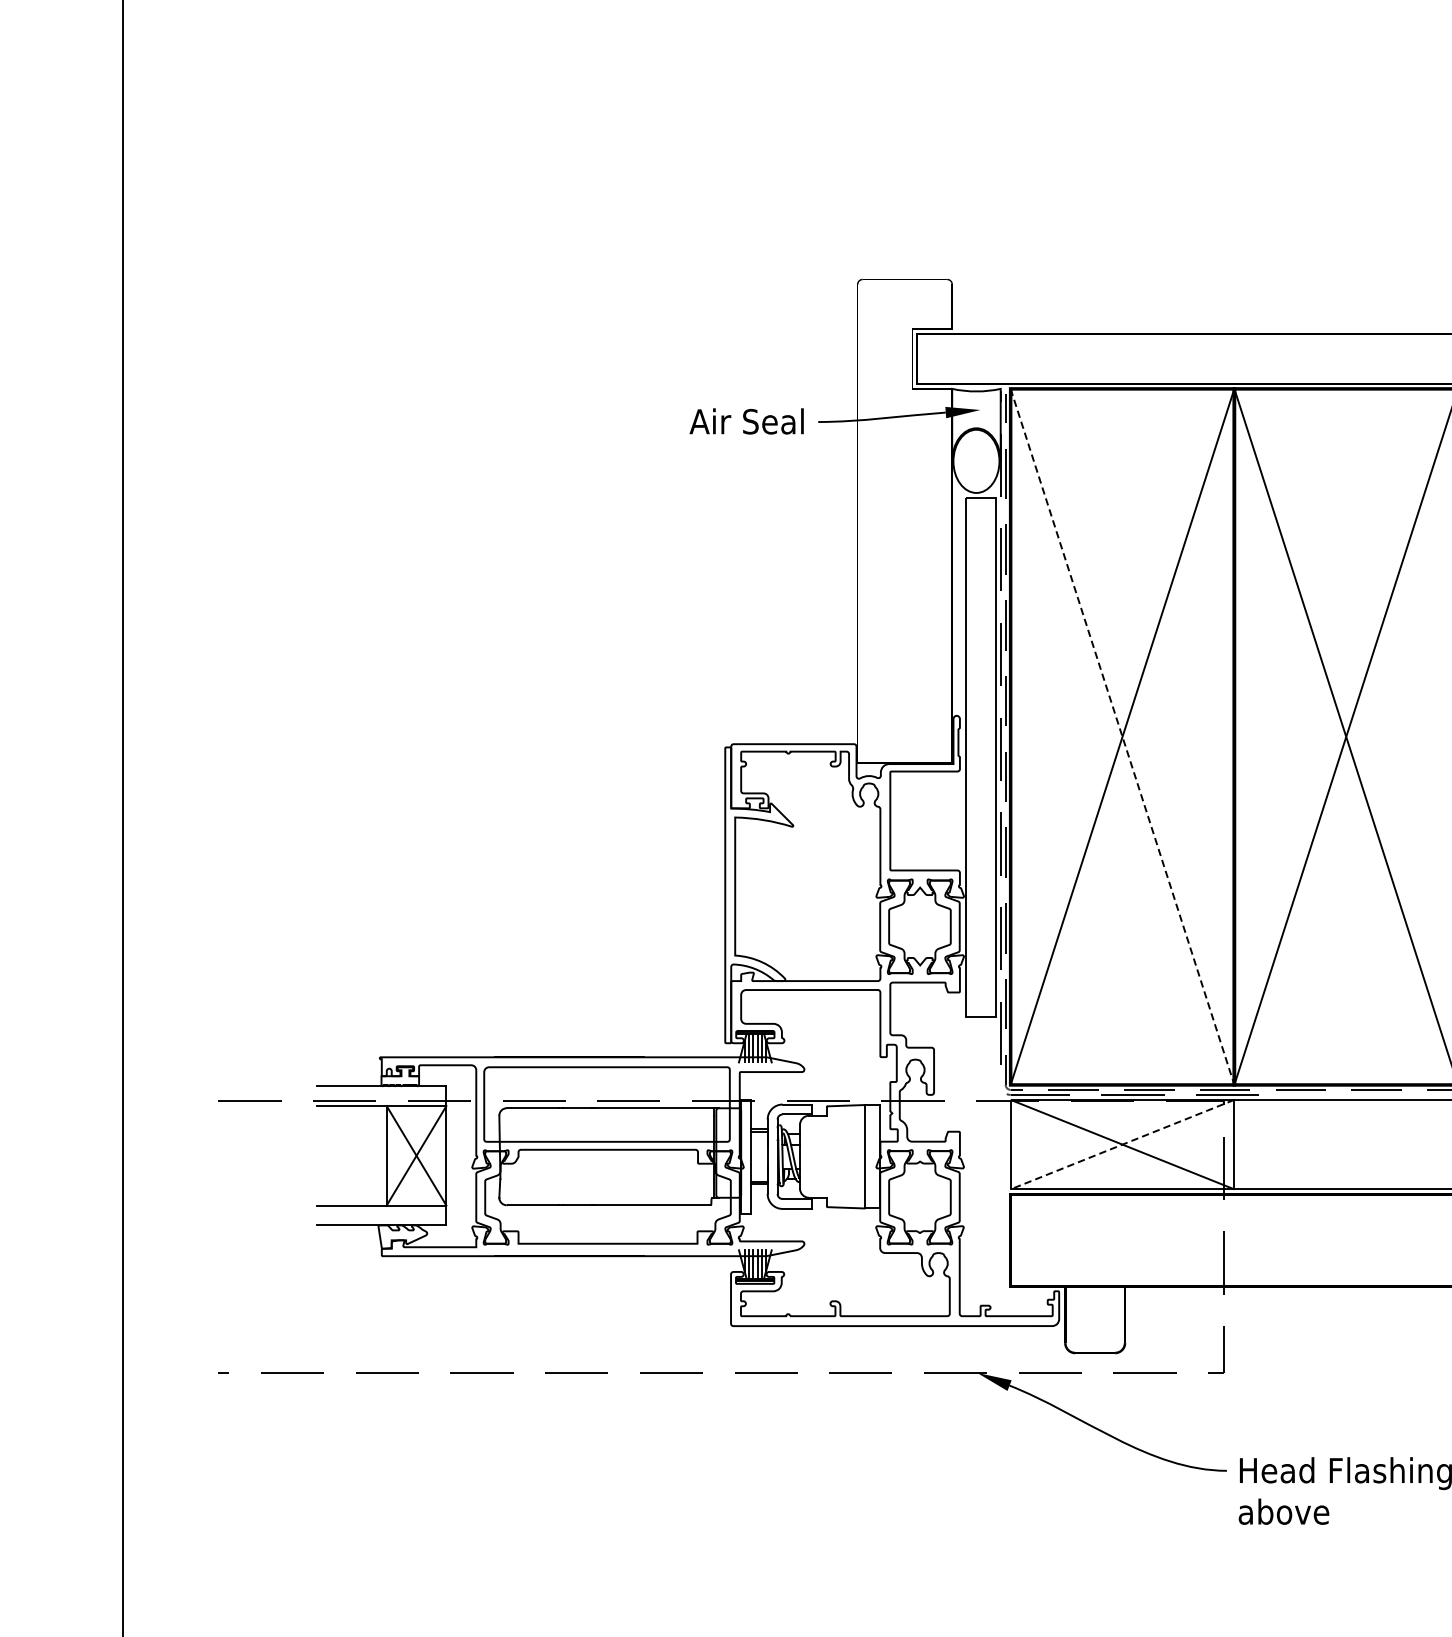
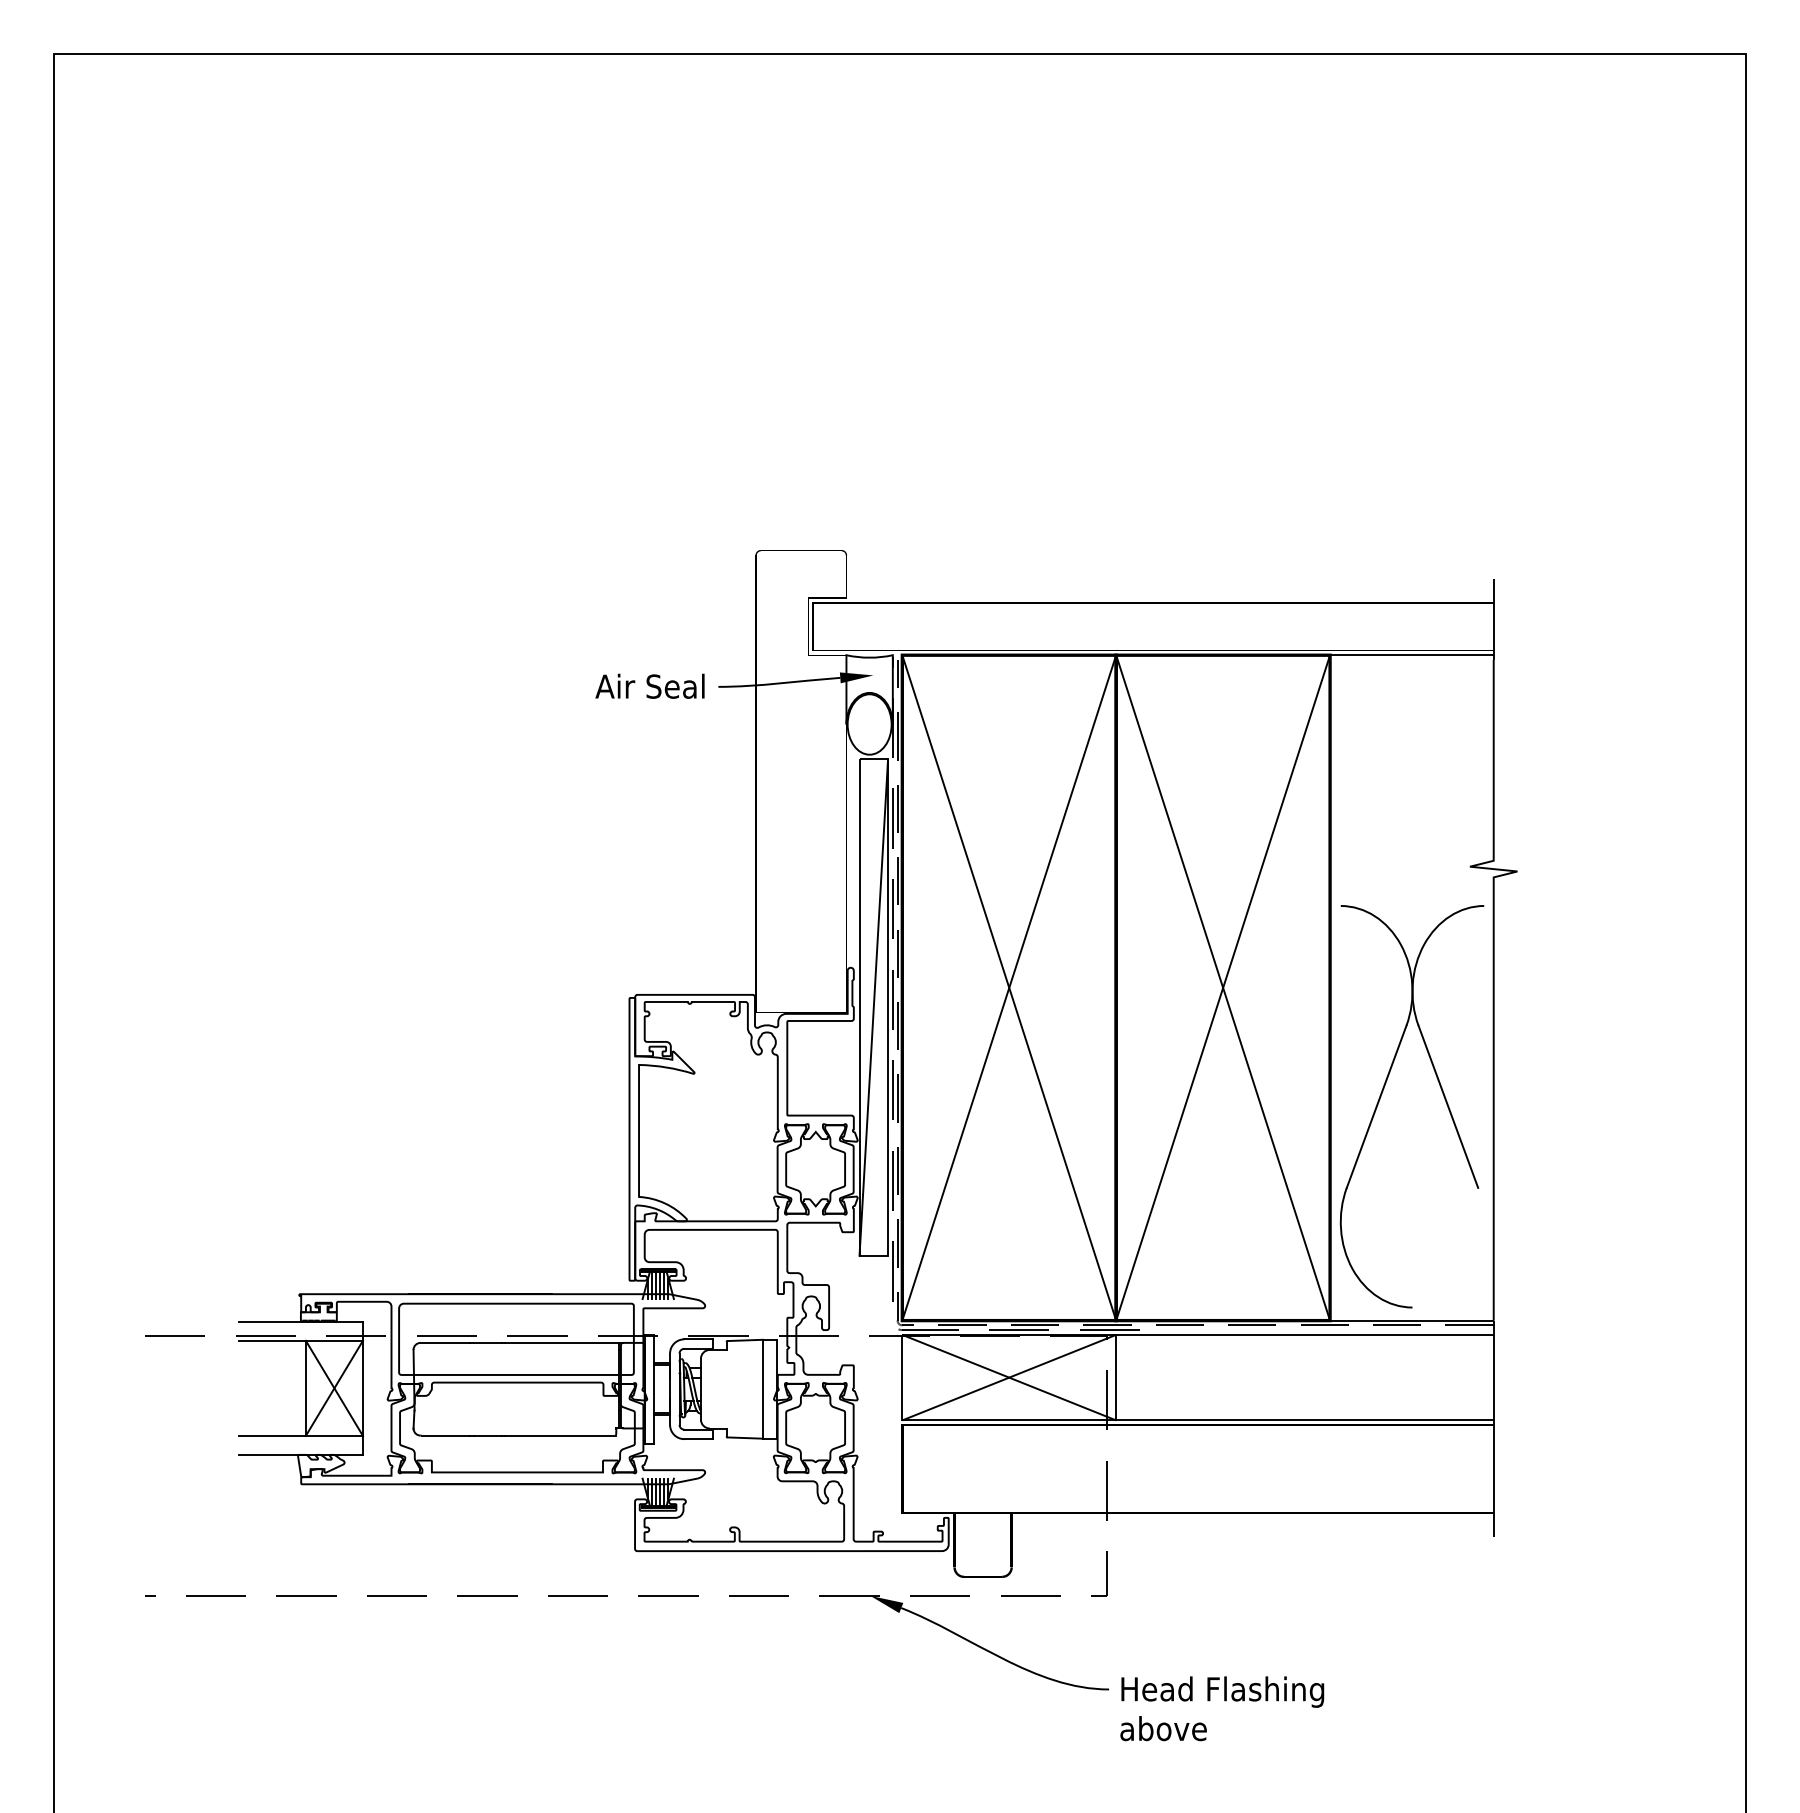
line: (1122, 737) -> (1009, 988), dashed -> solid
line: (980, 757) -> (873, 1007), added
line: (1121, 1144) -> (1008, 1377), dashed -> solid

